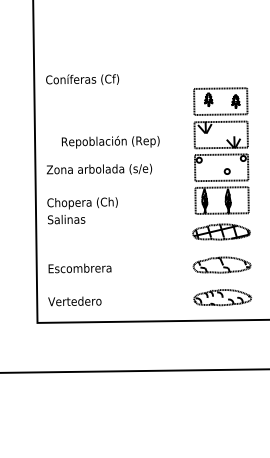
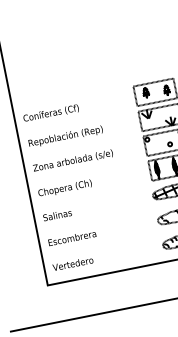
text: (82, 79) -> (51, 113), moved
text: (110, 142) -> (65, 137), moved
text: (66, 219) -> (57, 215), moved

